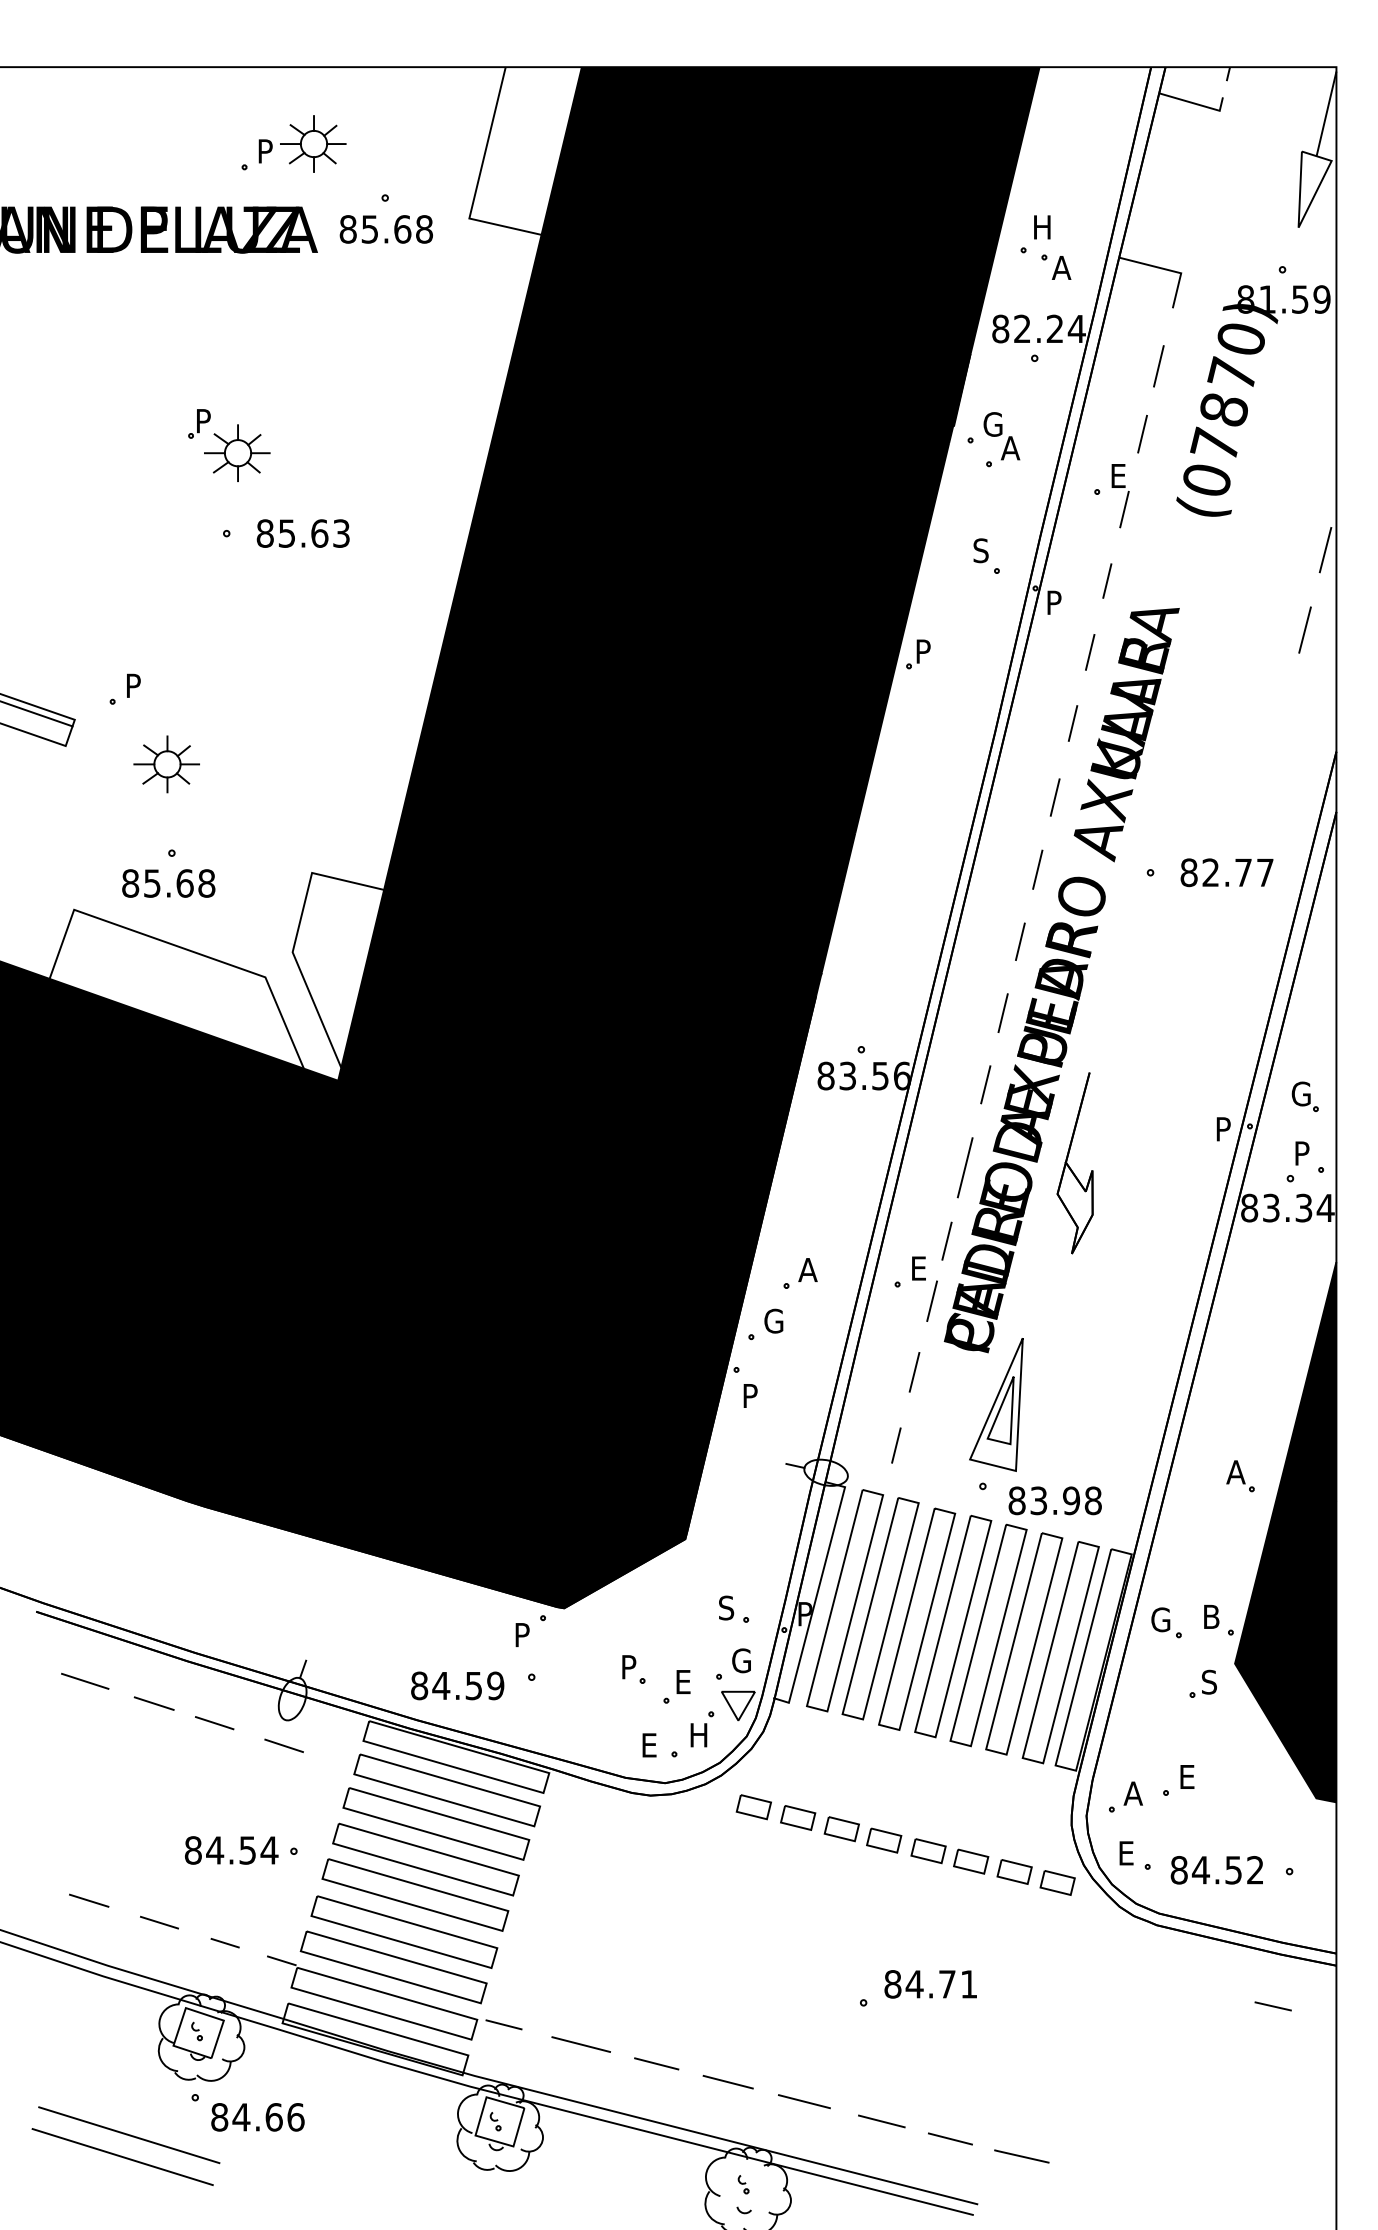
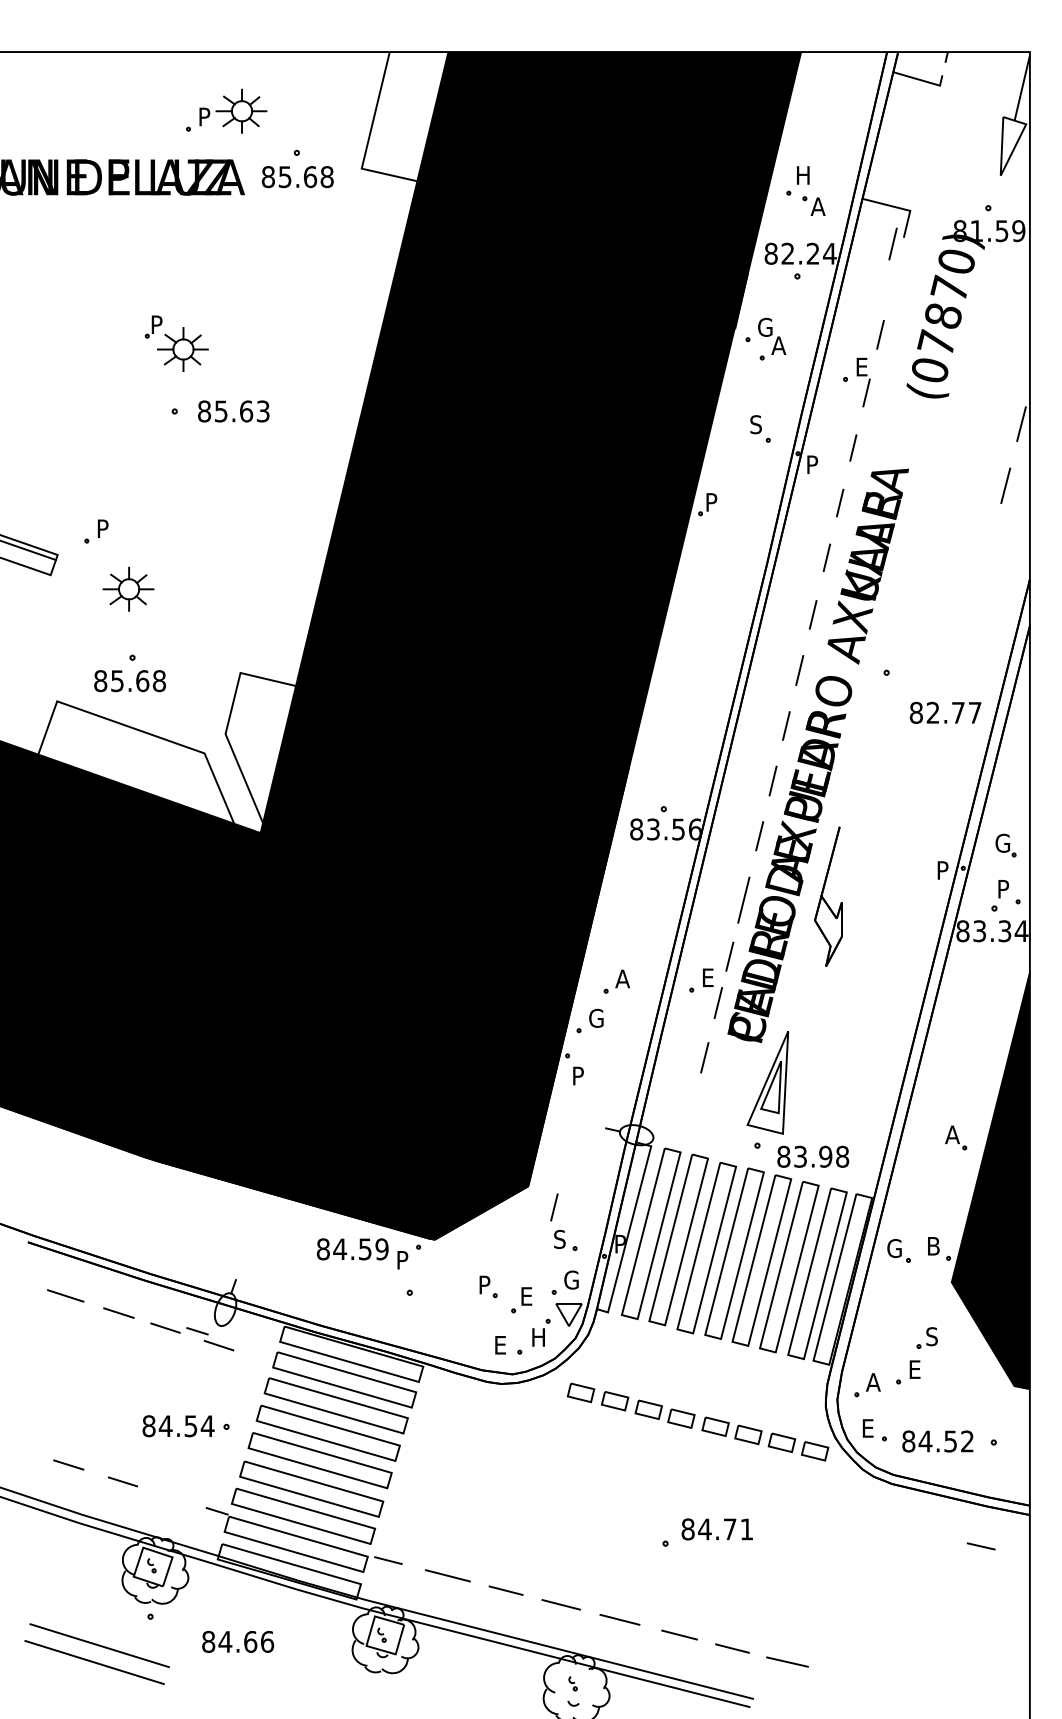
line: (1158, 366) -> (892, 244), moved
text: (1226, 872) -> (945, 712), moved
line: (896, 1445) -> (554, 1207), moved
part: (1202, 1683) -> (926, 1337), moved
text: (457, 1685) -> (352, 1249), moved
line: (224, 1943) -> (196, 1331), moved
text: (257, 2117) -> (237, 1642), moved

